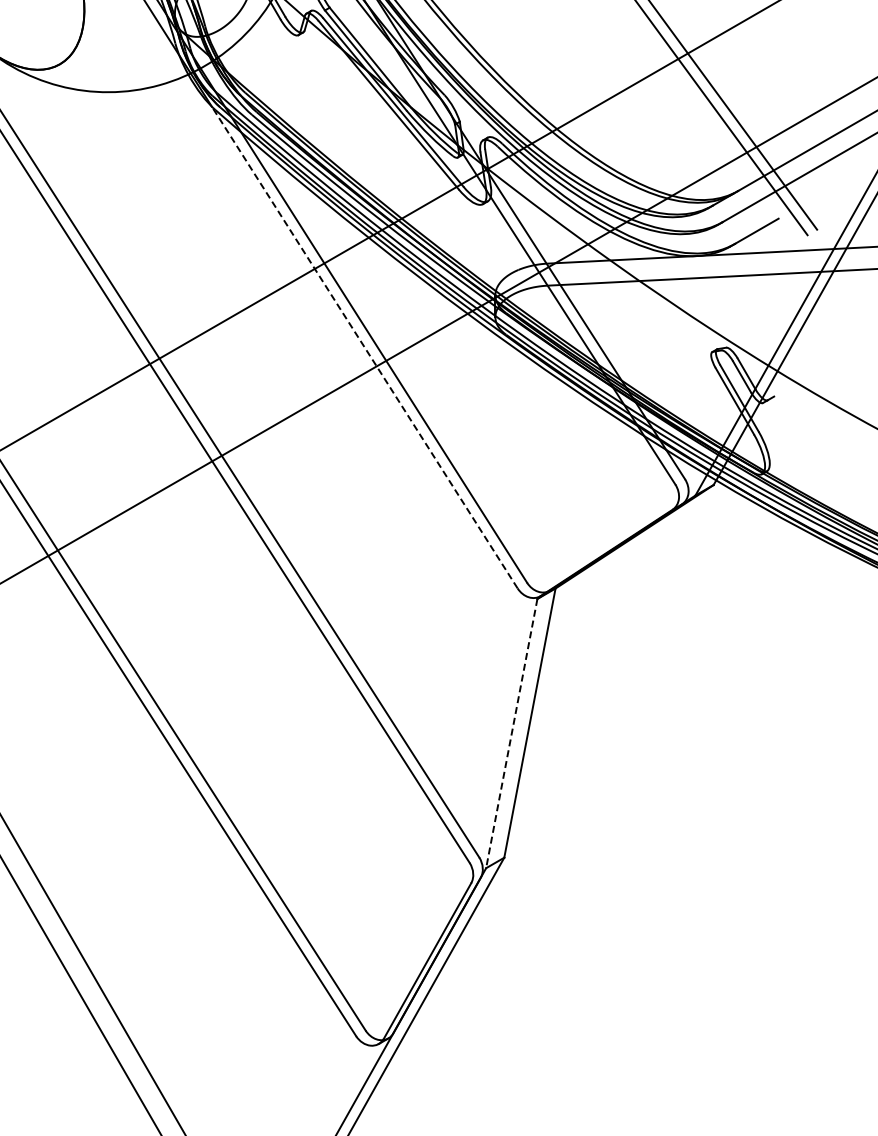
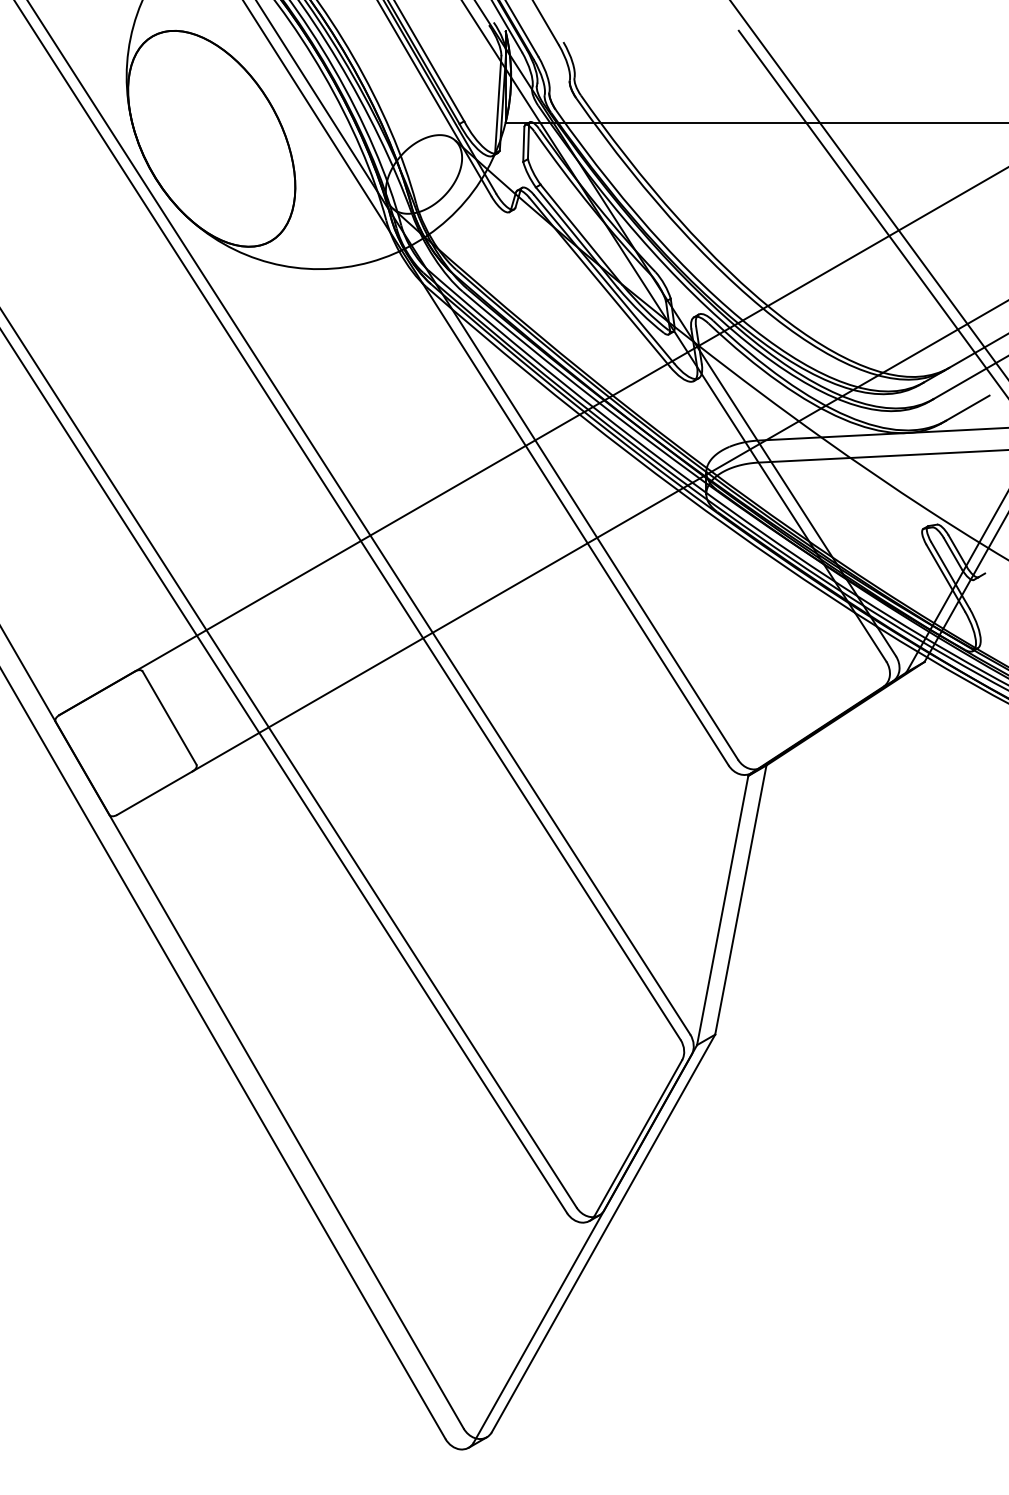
line: (364, 347) -> (575, 524), dashed -> solid
line: (511, 734) -> (722, 911), dashed -> solid

